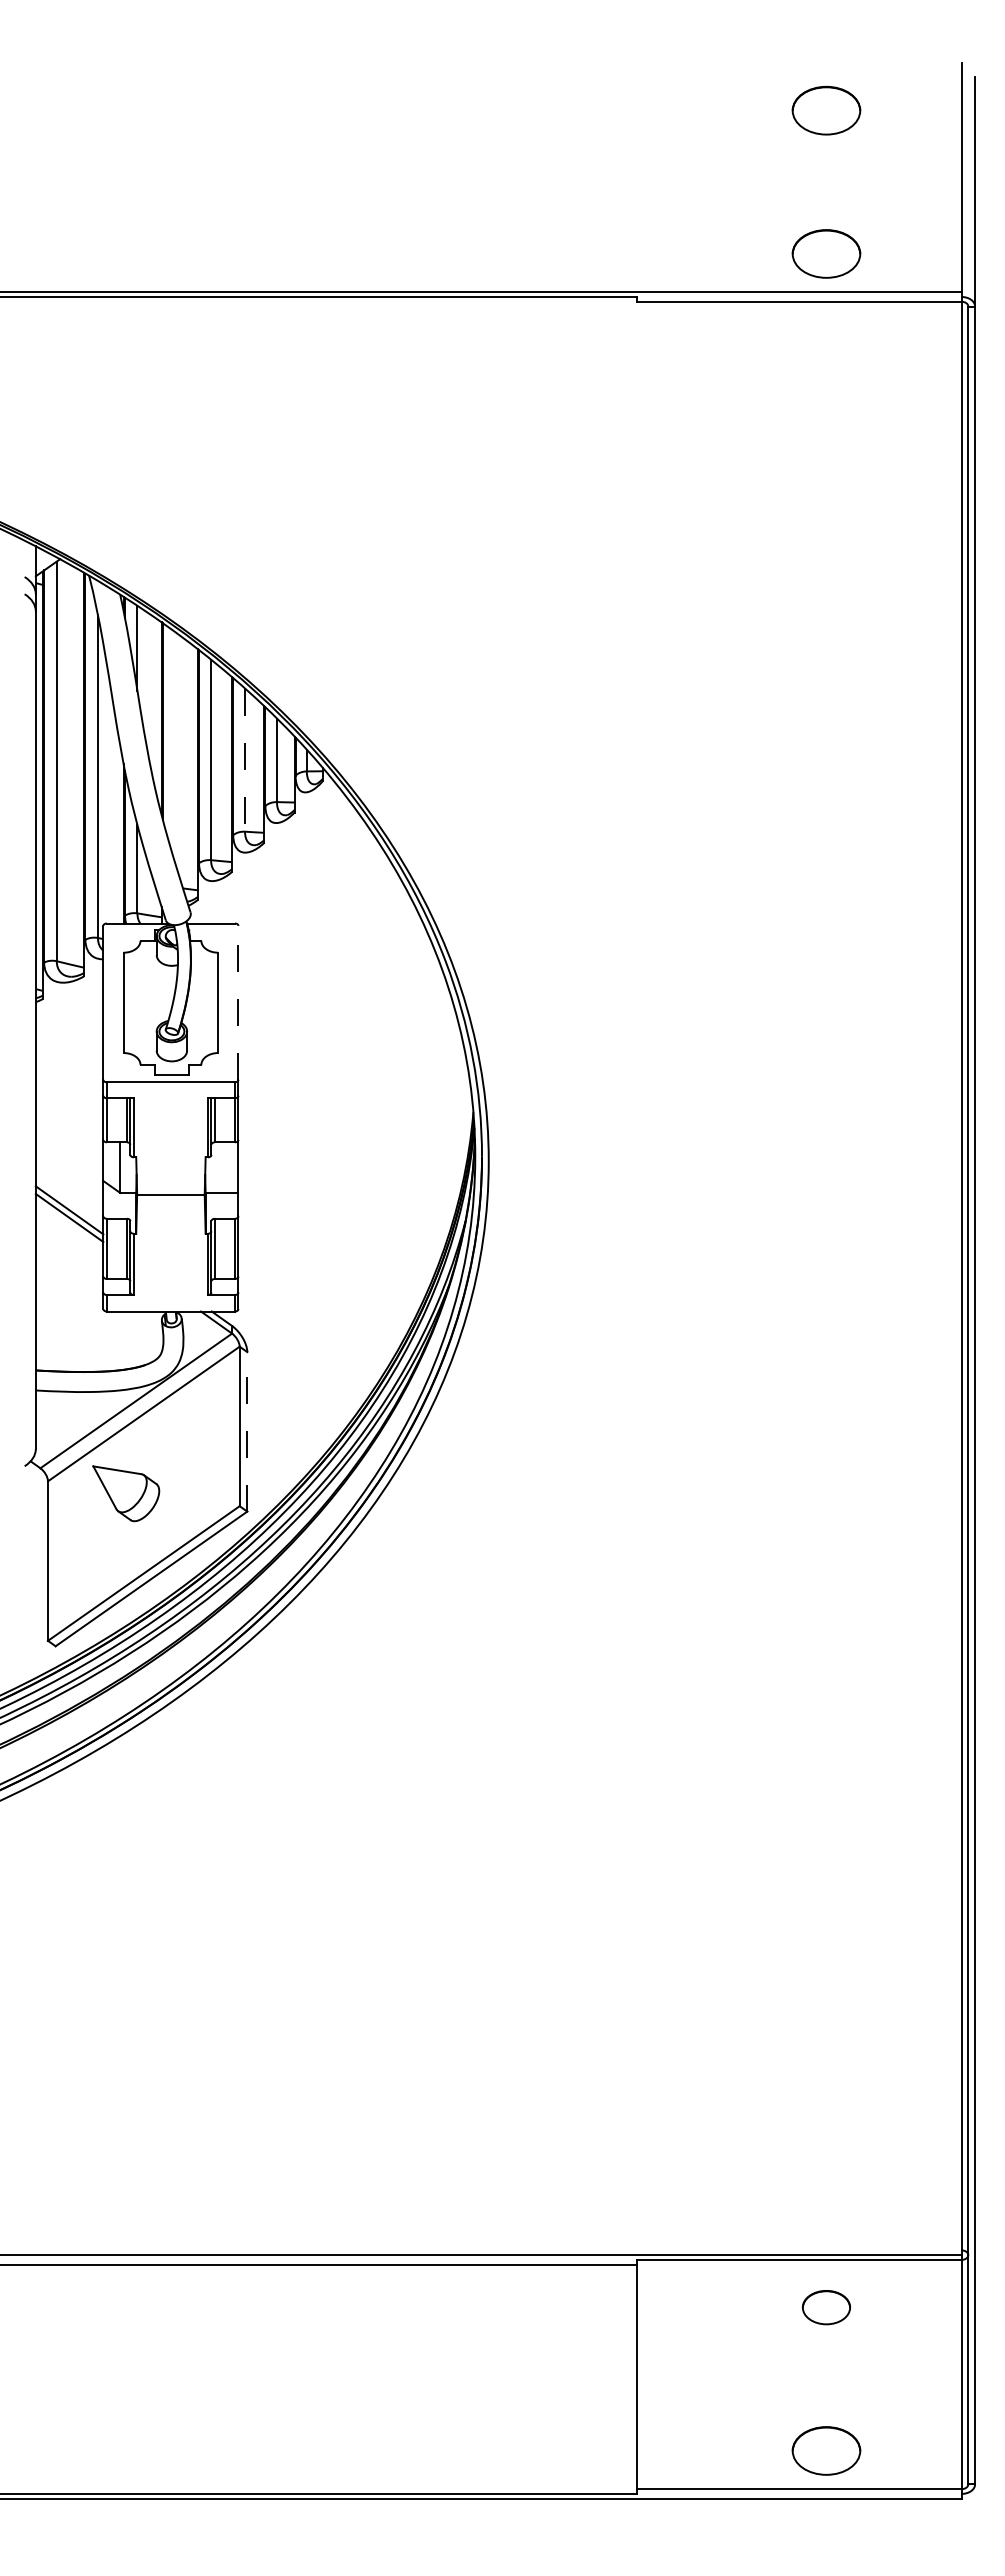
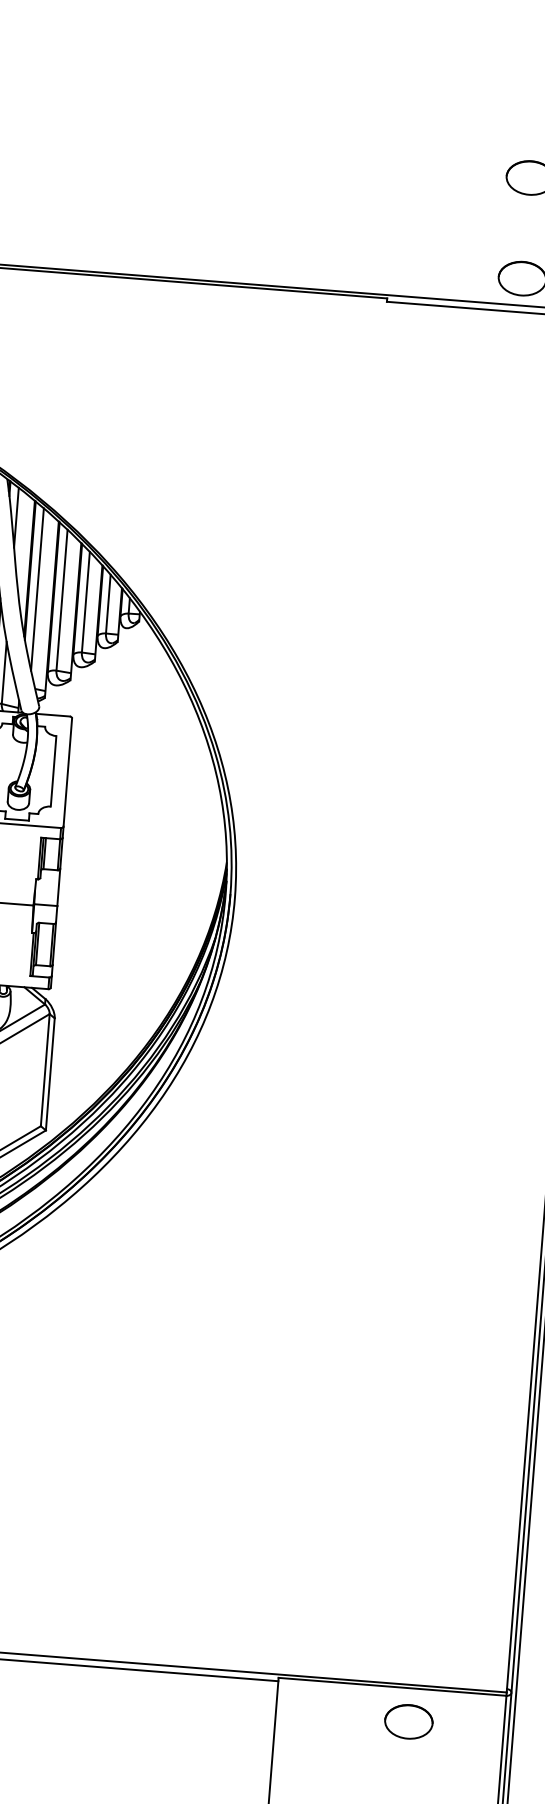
line: (175, 747) -> (37, 589), added
line: (245, 760) -> (86, 602), dashed -> solid
line: (238, 1002) -> (67, 772), dashed -> solid
line: (247, 1431) -> (50, 1074), dashed -> solid
part: (826, 2307) -> (408, 1721), size x1.43

